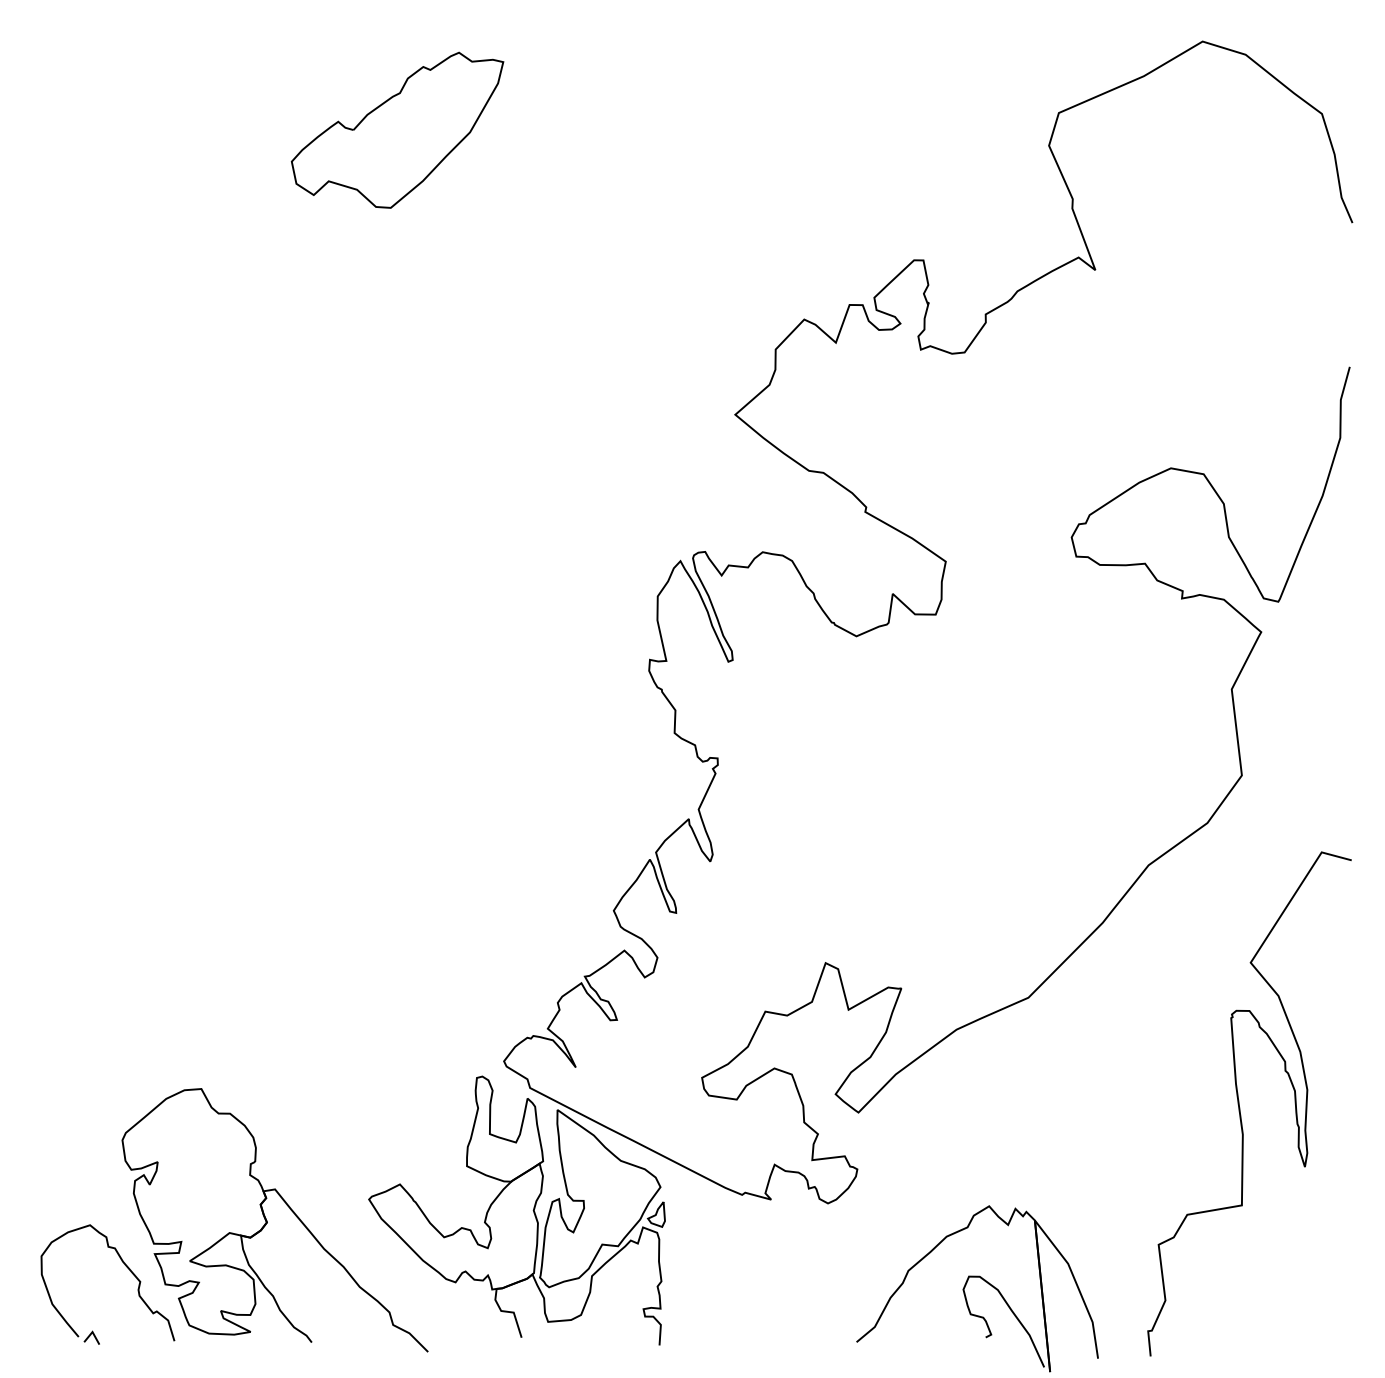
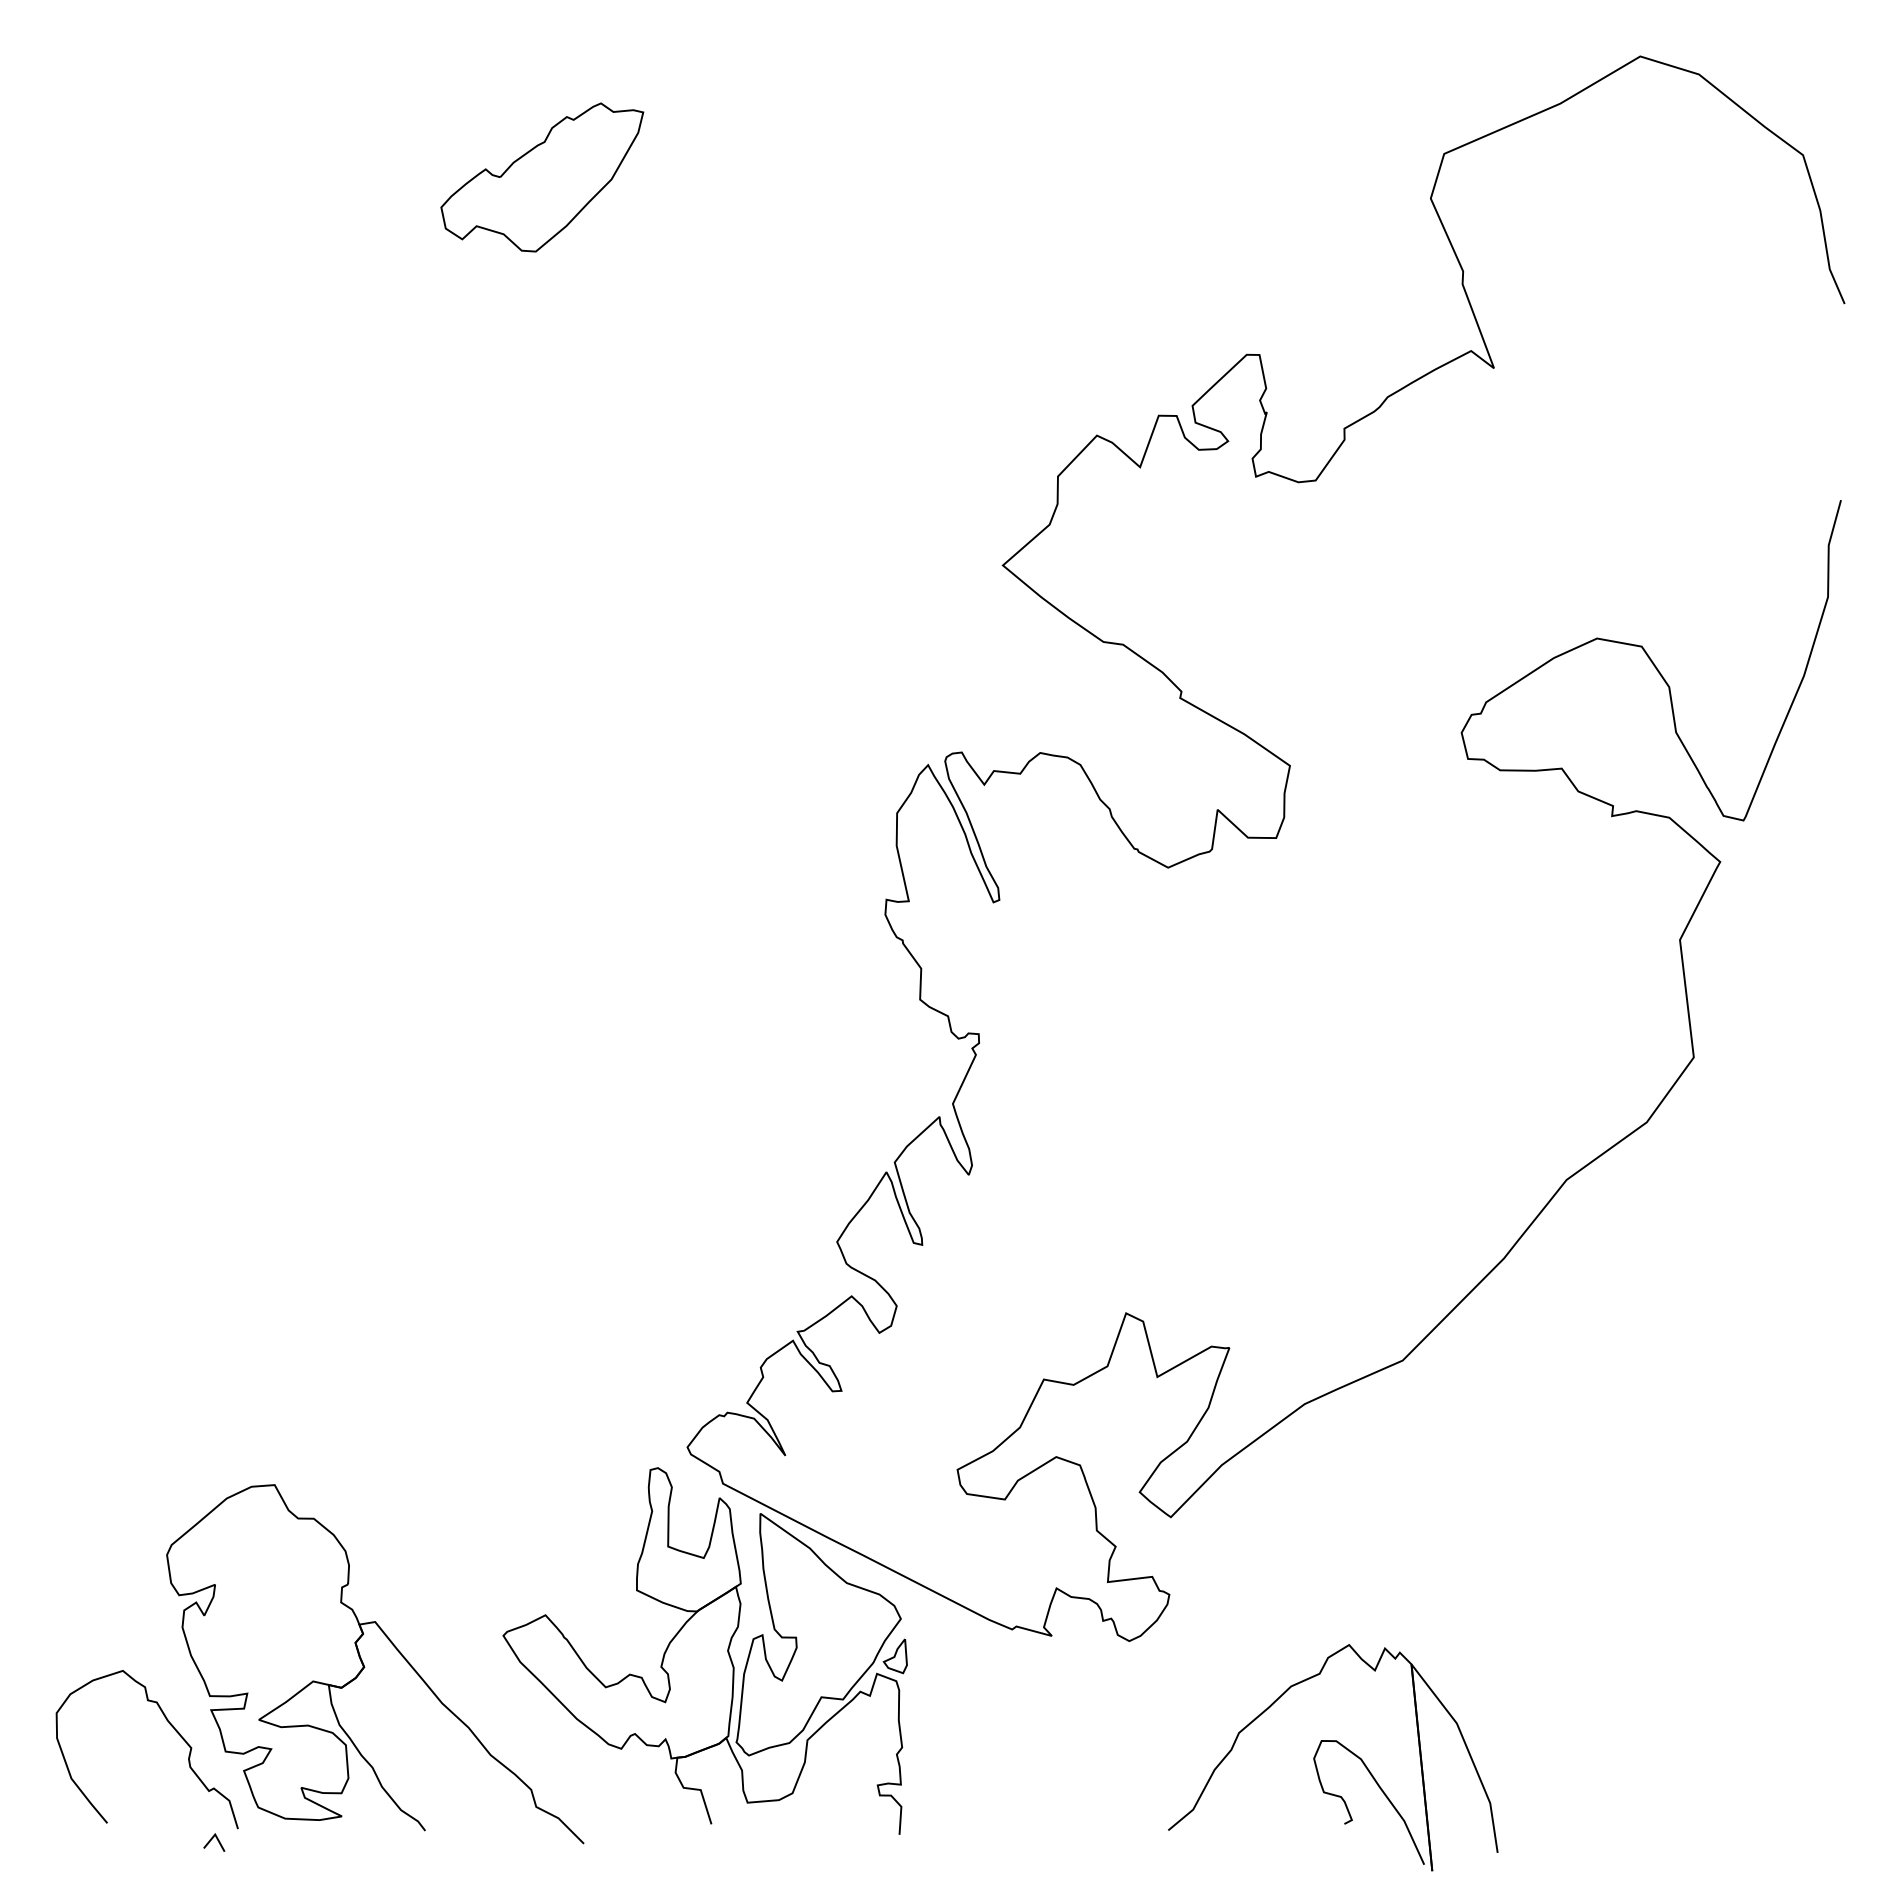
part: (397, 130) -> (542, 177), size x0.7
curve: (1240, 1107) -> (1691, 1510), removed
line: (90, 1335) -> (212, 1839), moved

